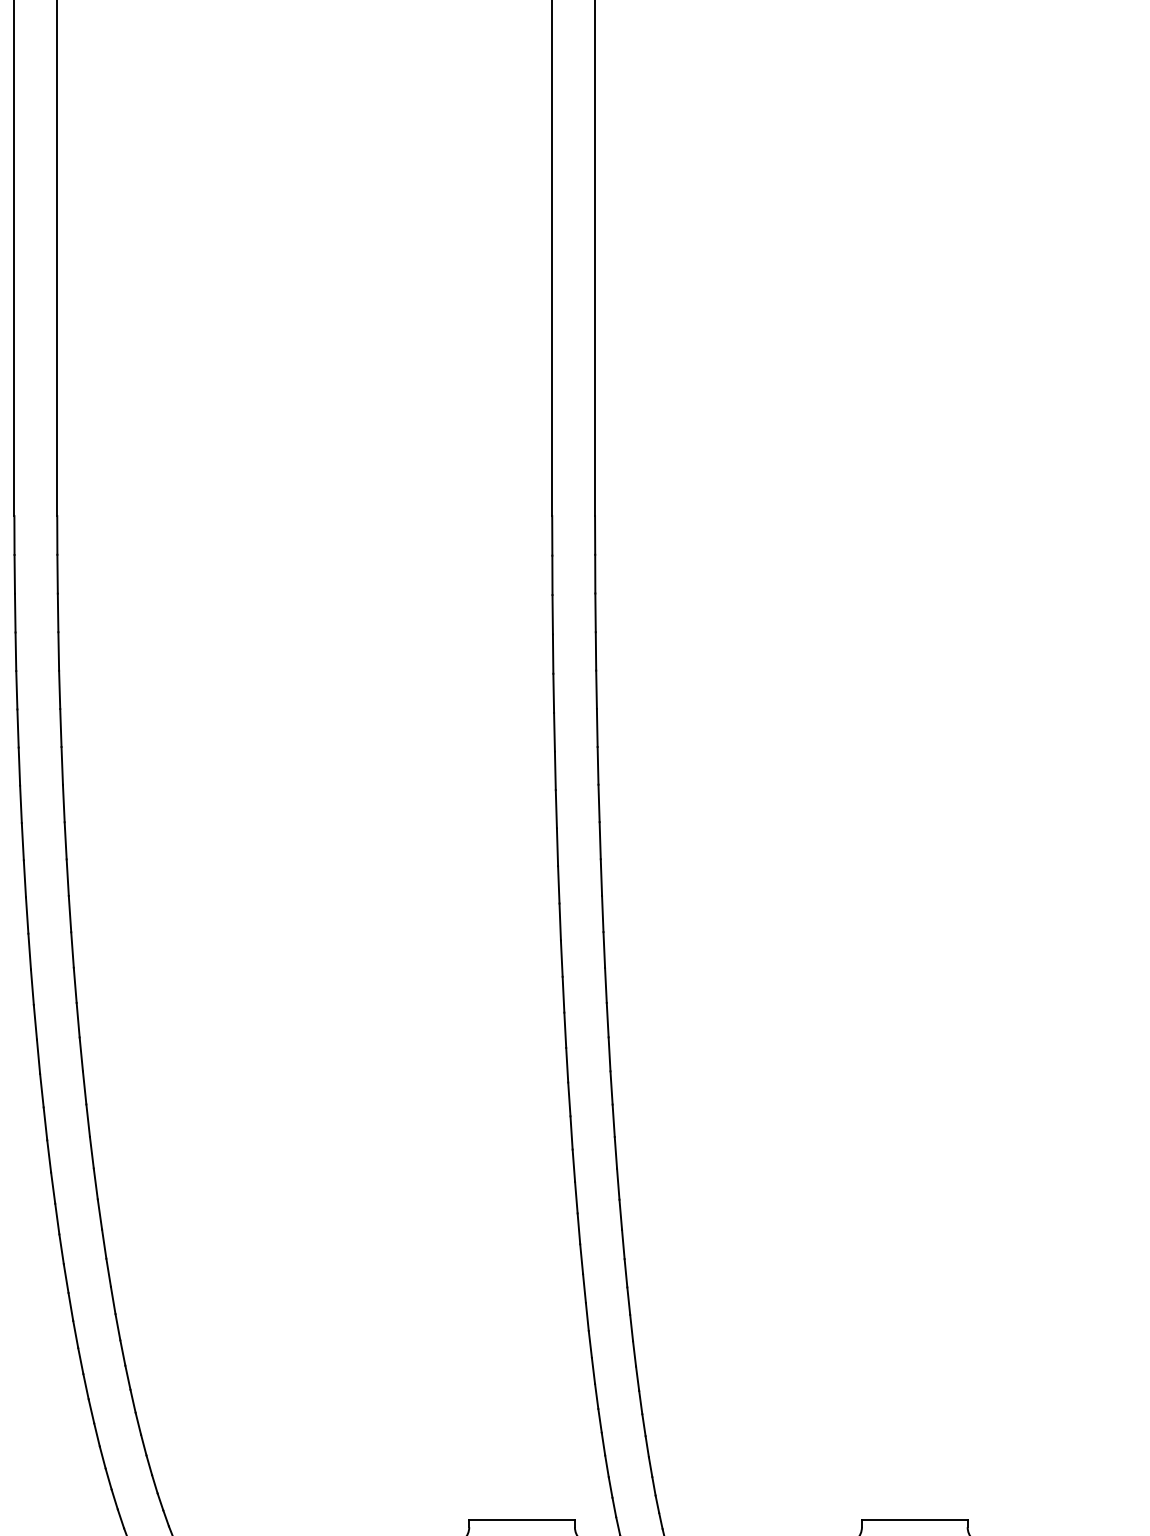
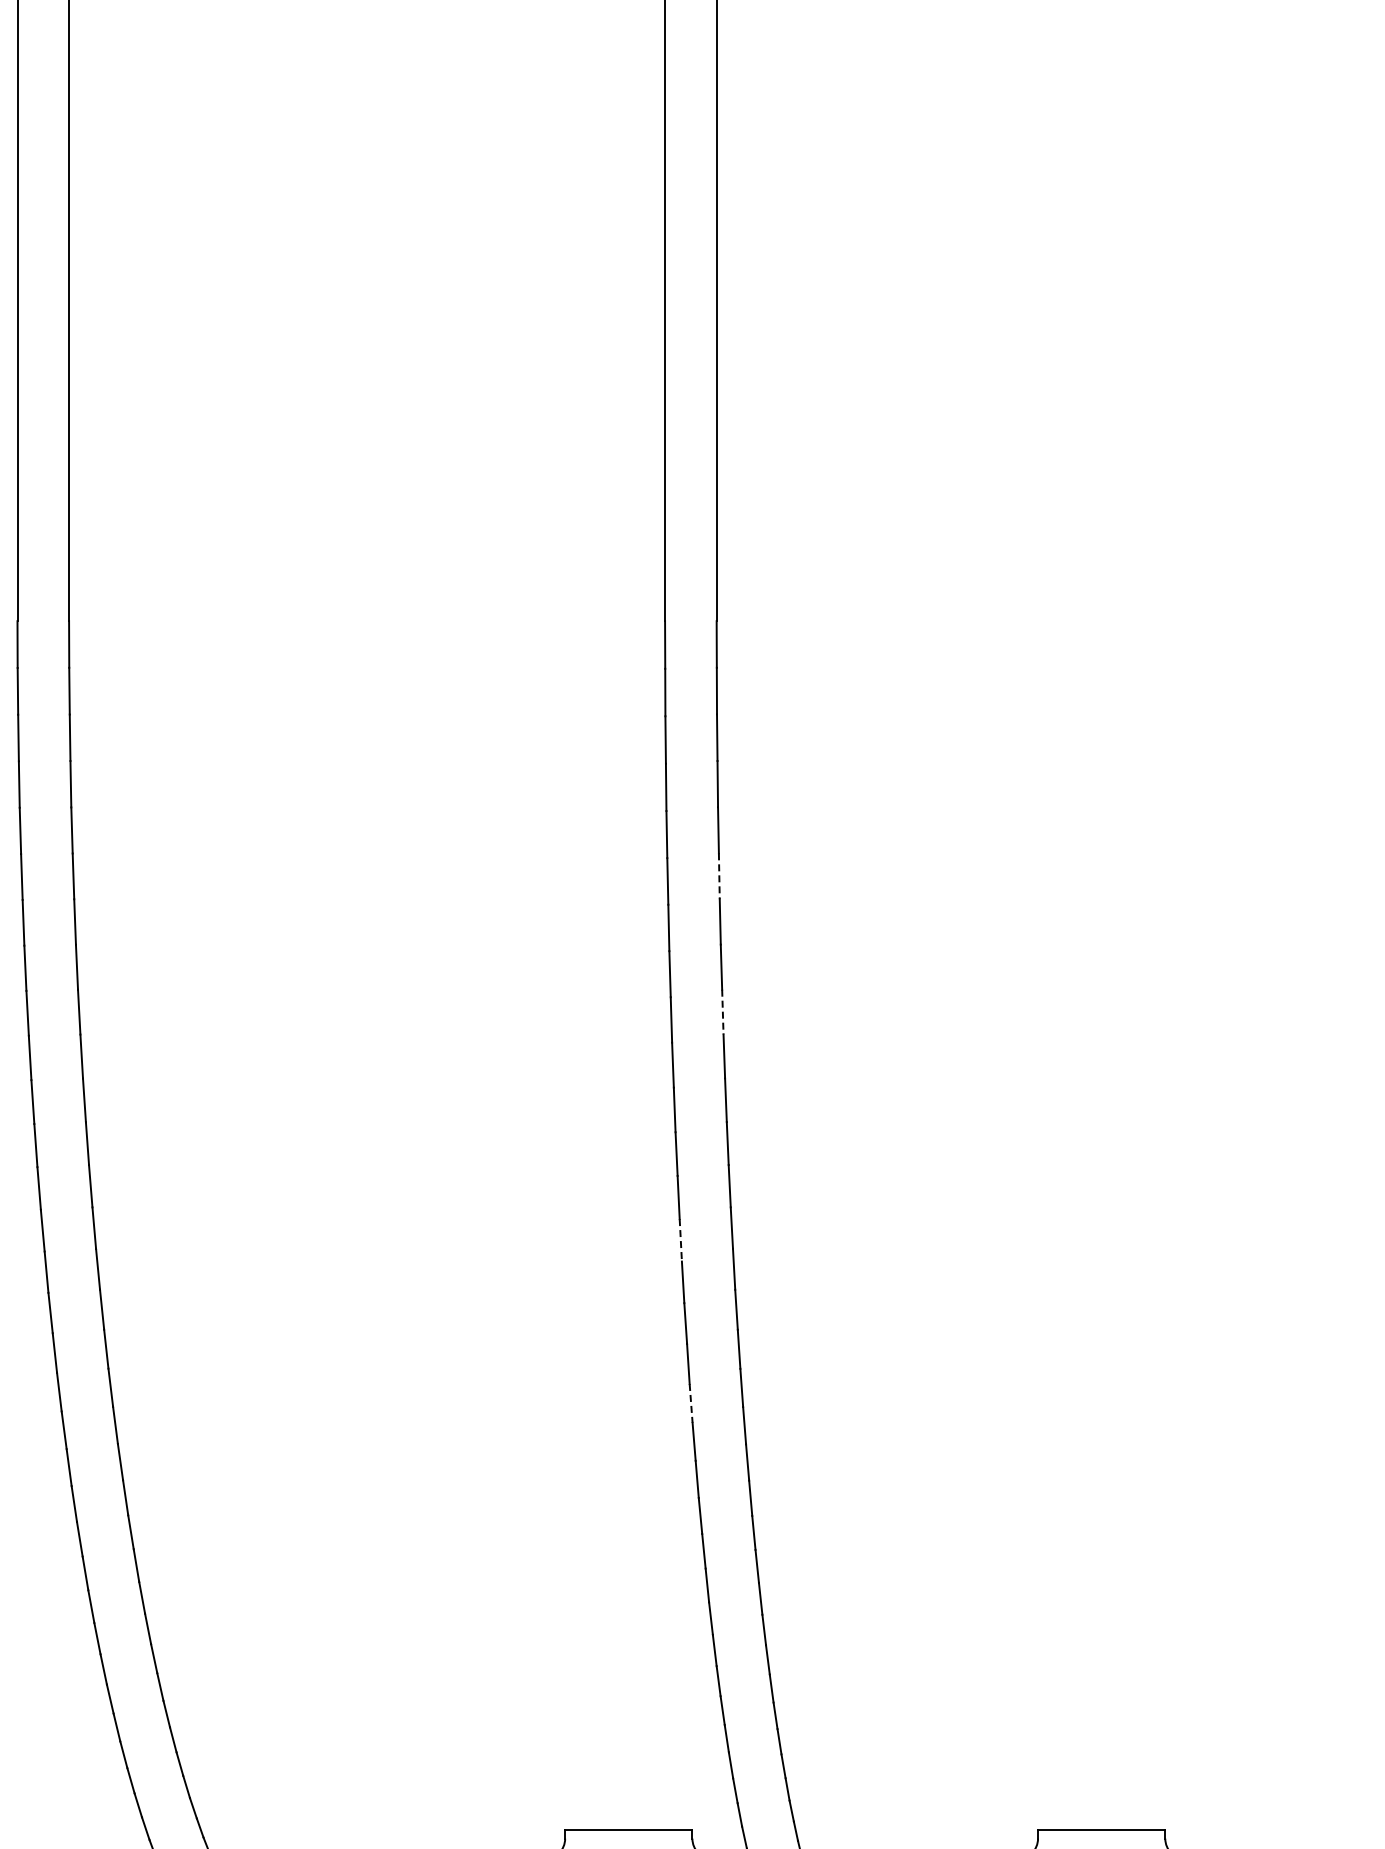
line: (597, 728) -> (719, 876), solid -> dashed
line: (599, 841) -> (722, 1012), solid -> dashed
line: (565, 1030) -> (680, 1240), solid -> dashed
line: (574, 1165) -> (691, 1403), solid -> dashed

